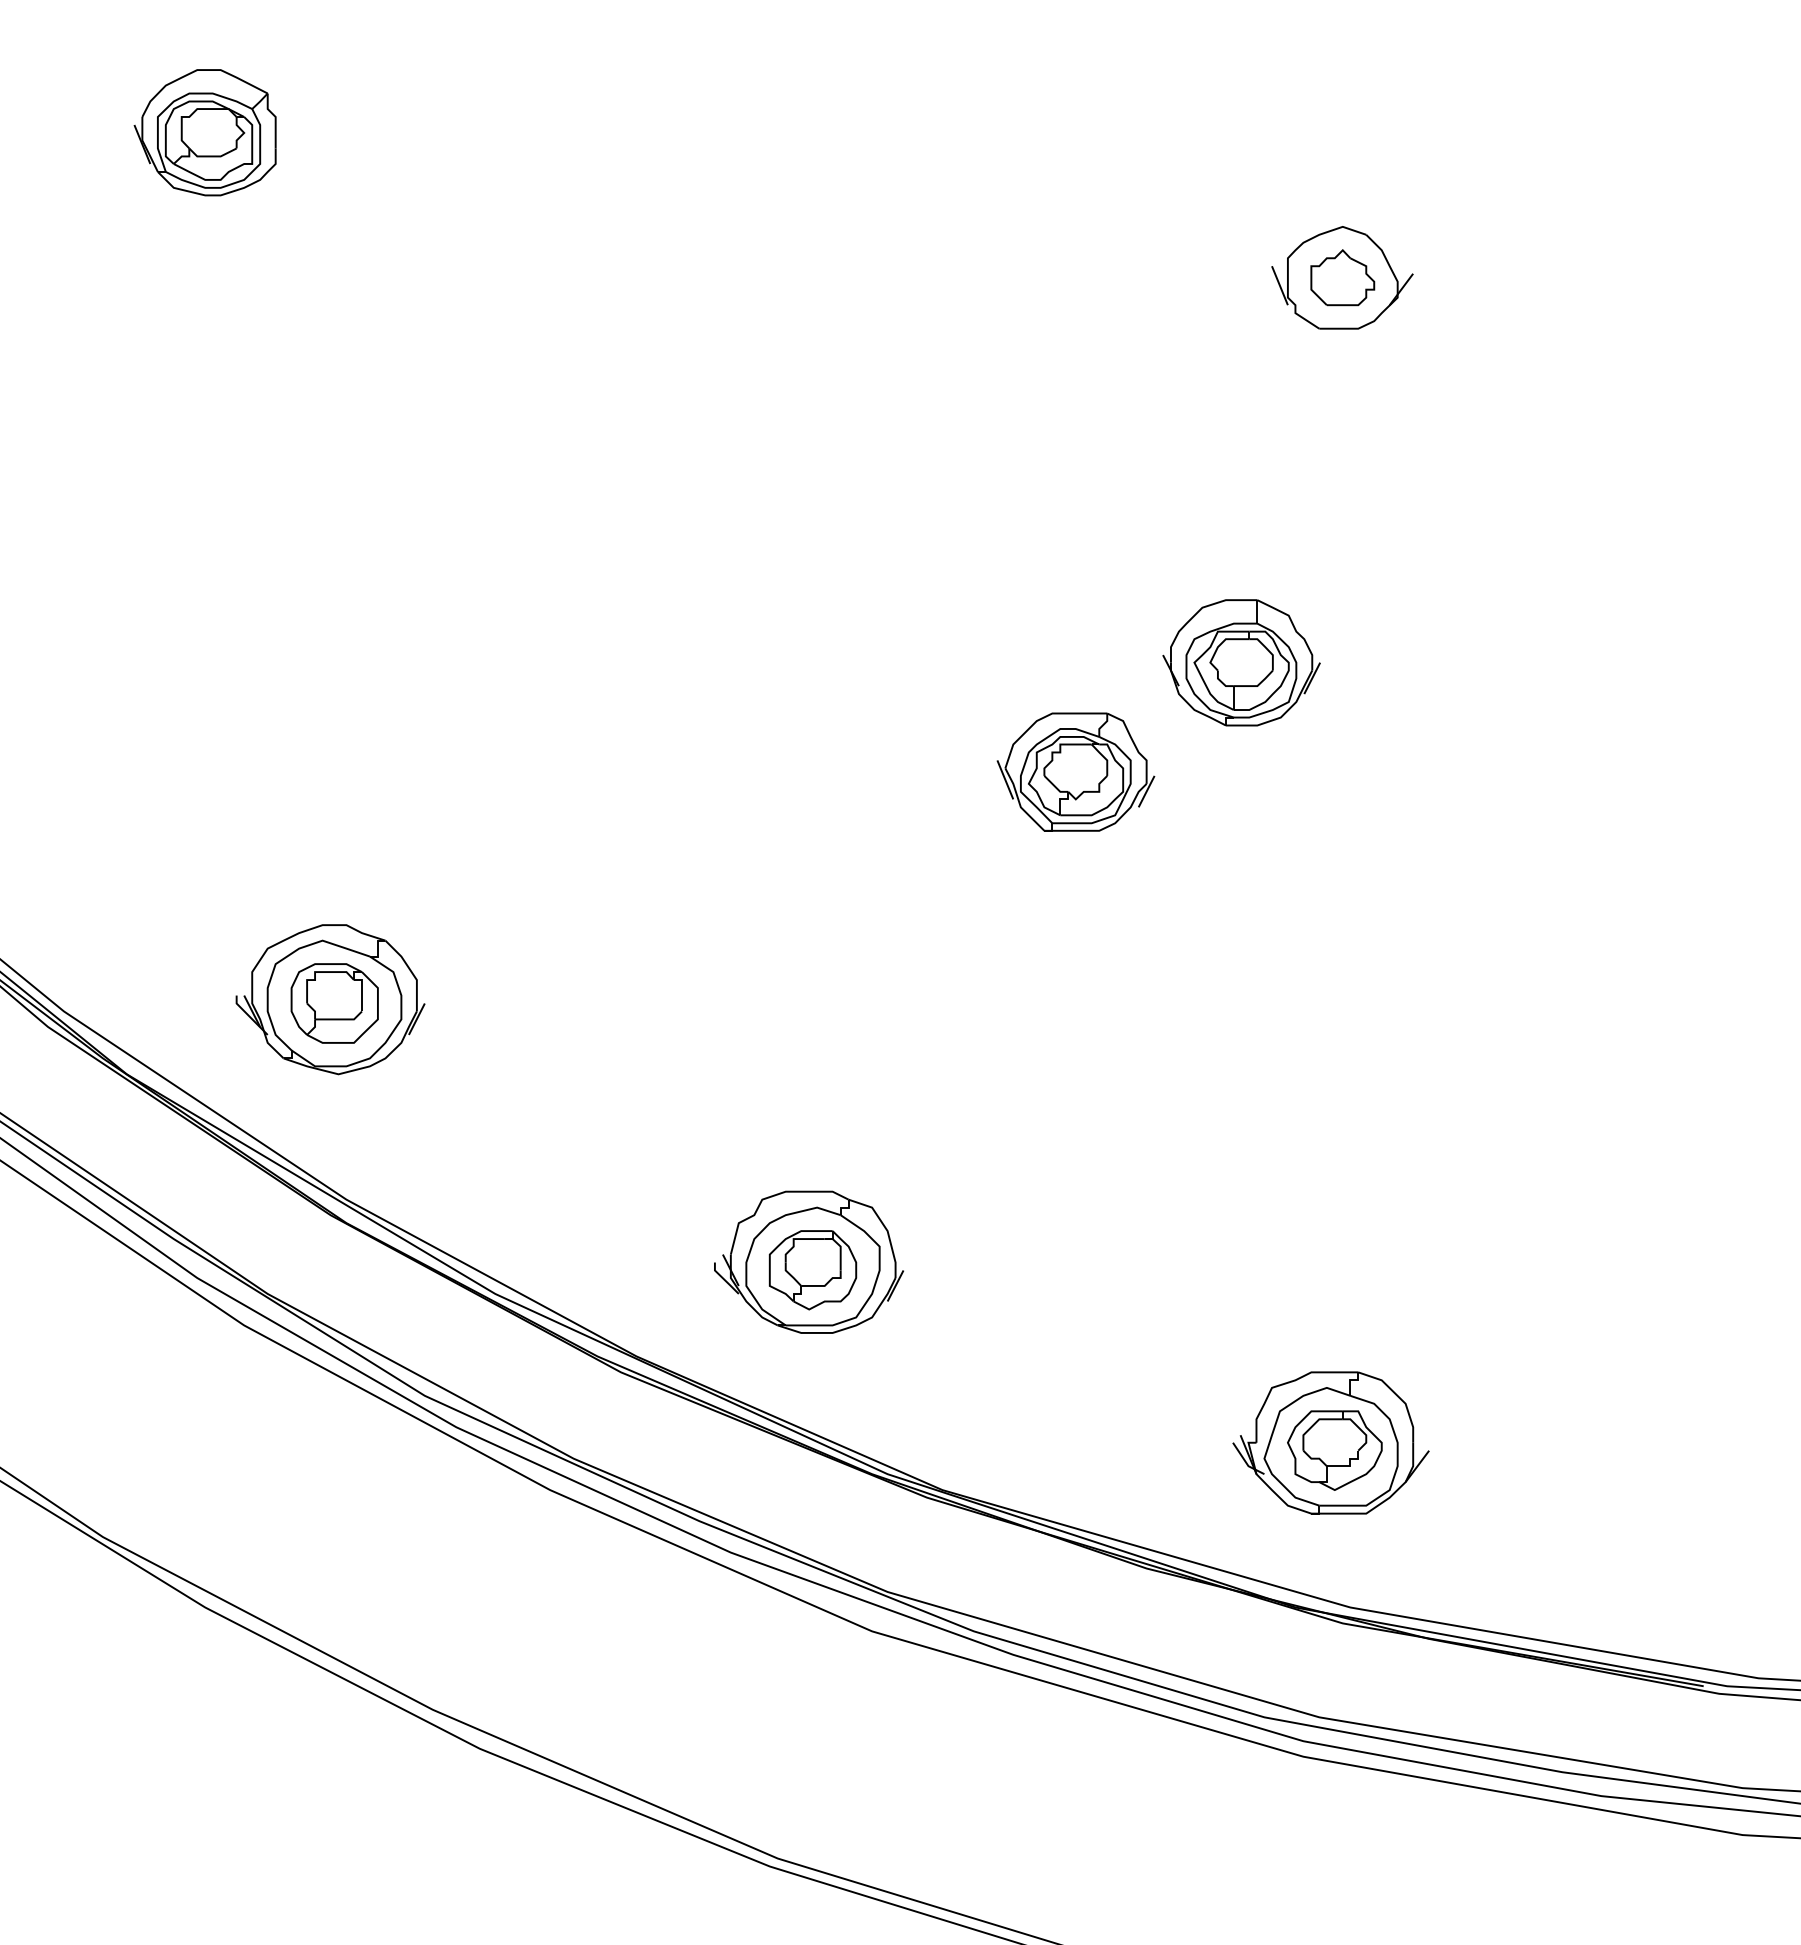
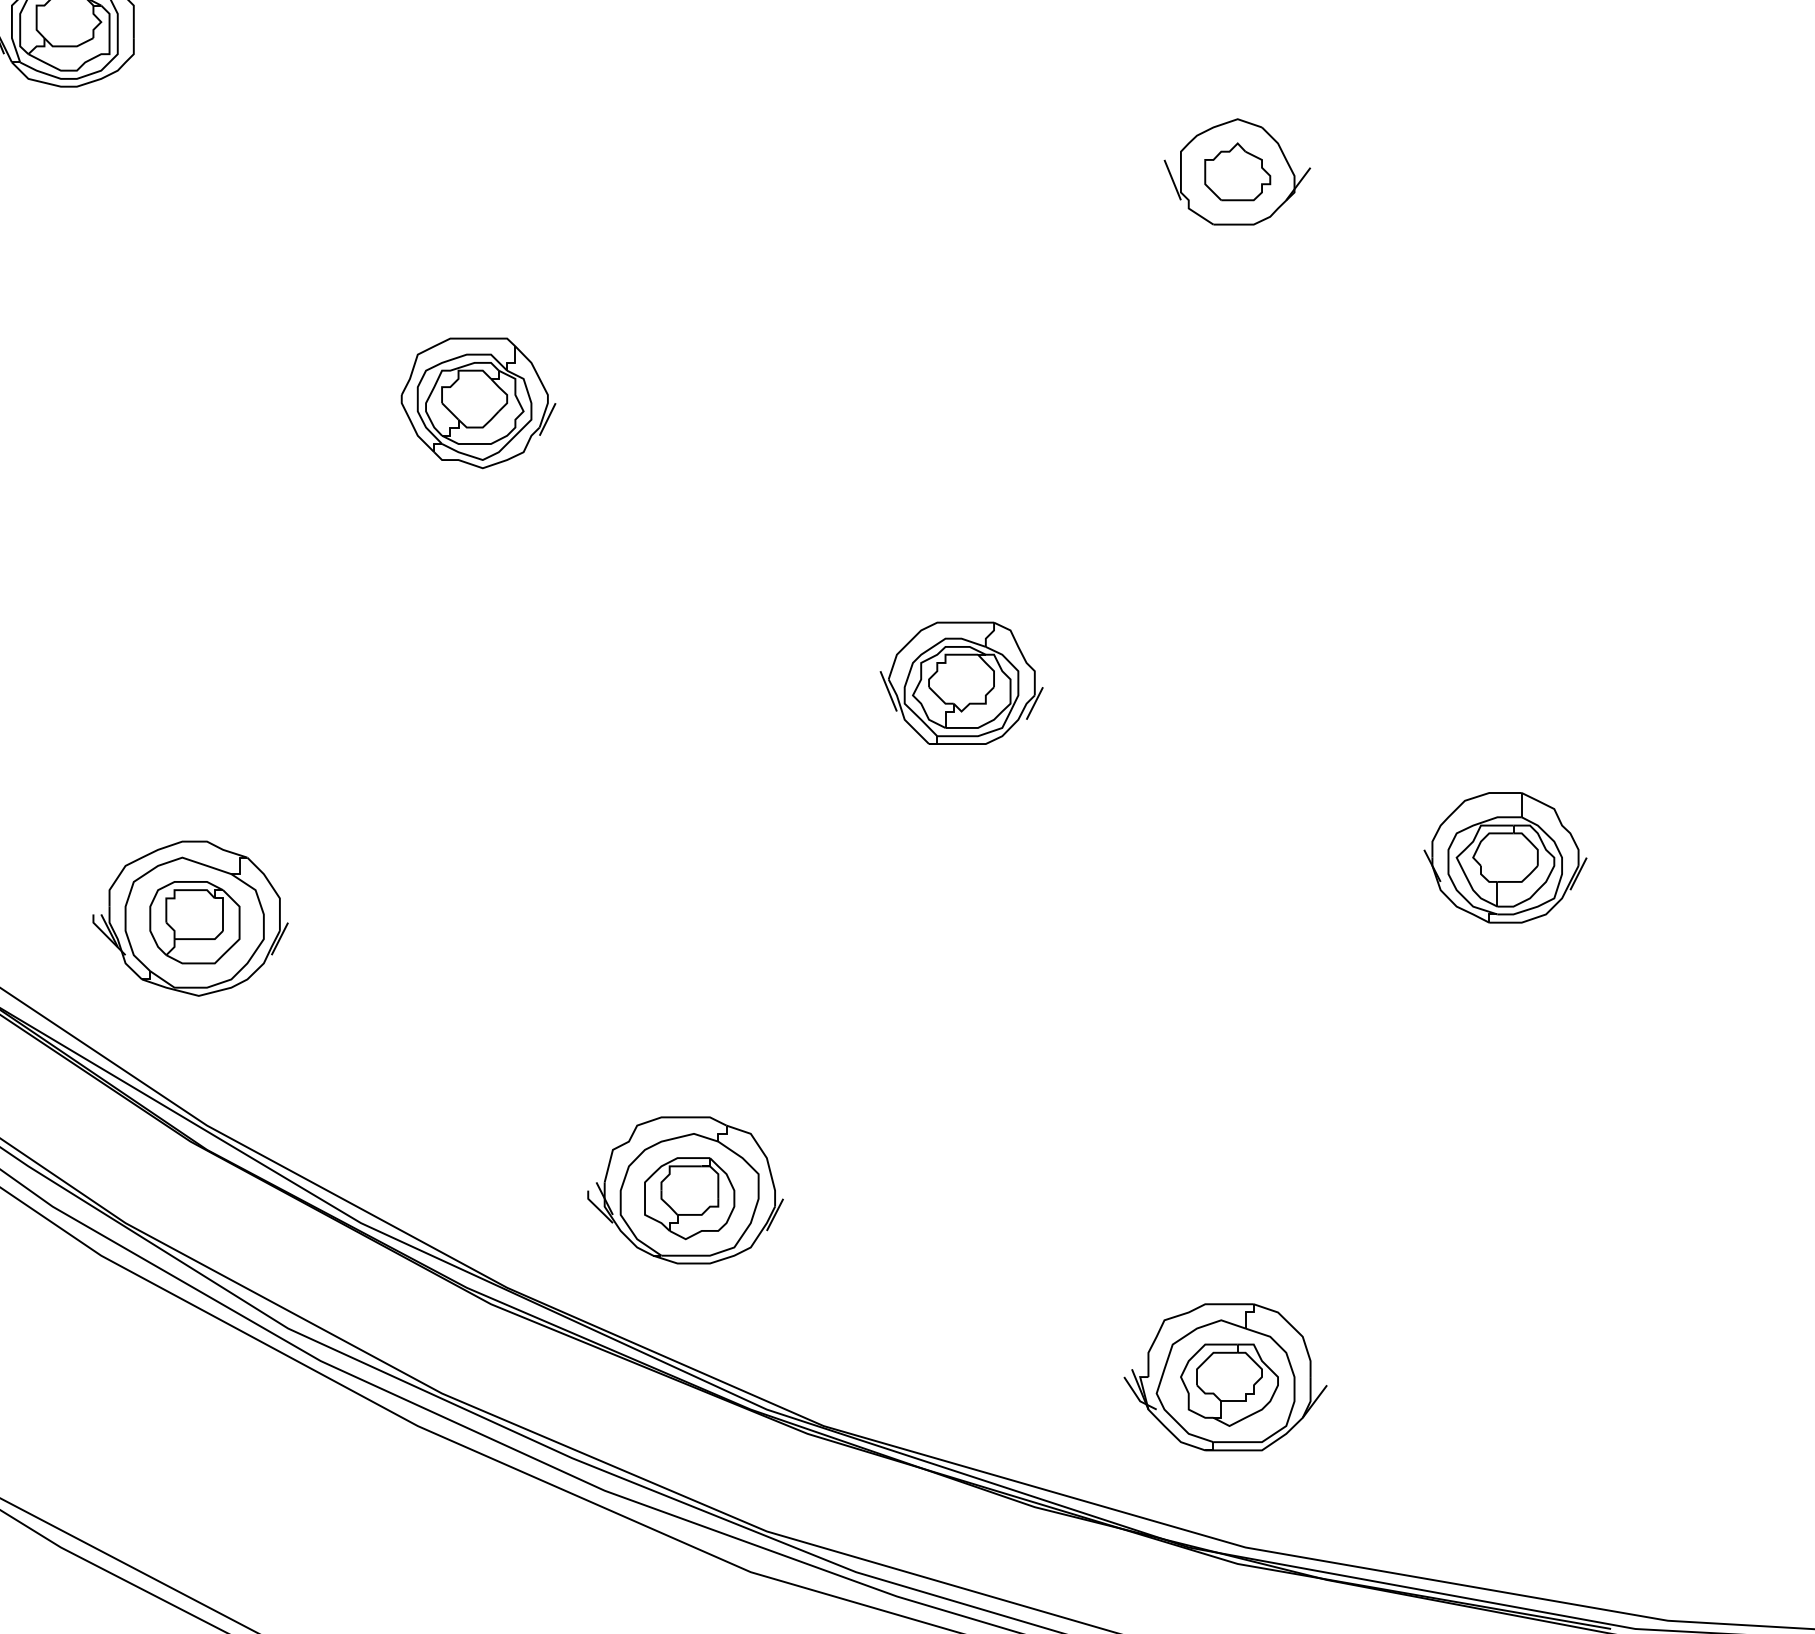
part: (608, 501) -> (478, 403), added
part: (1241, 662) -> (1505, 857), moved

